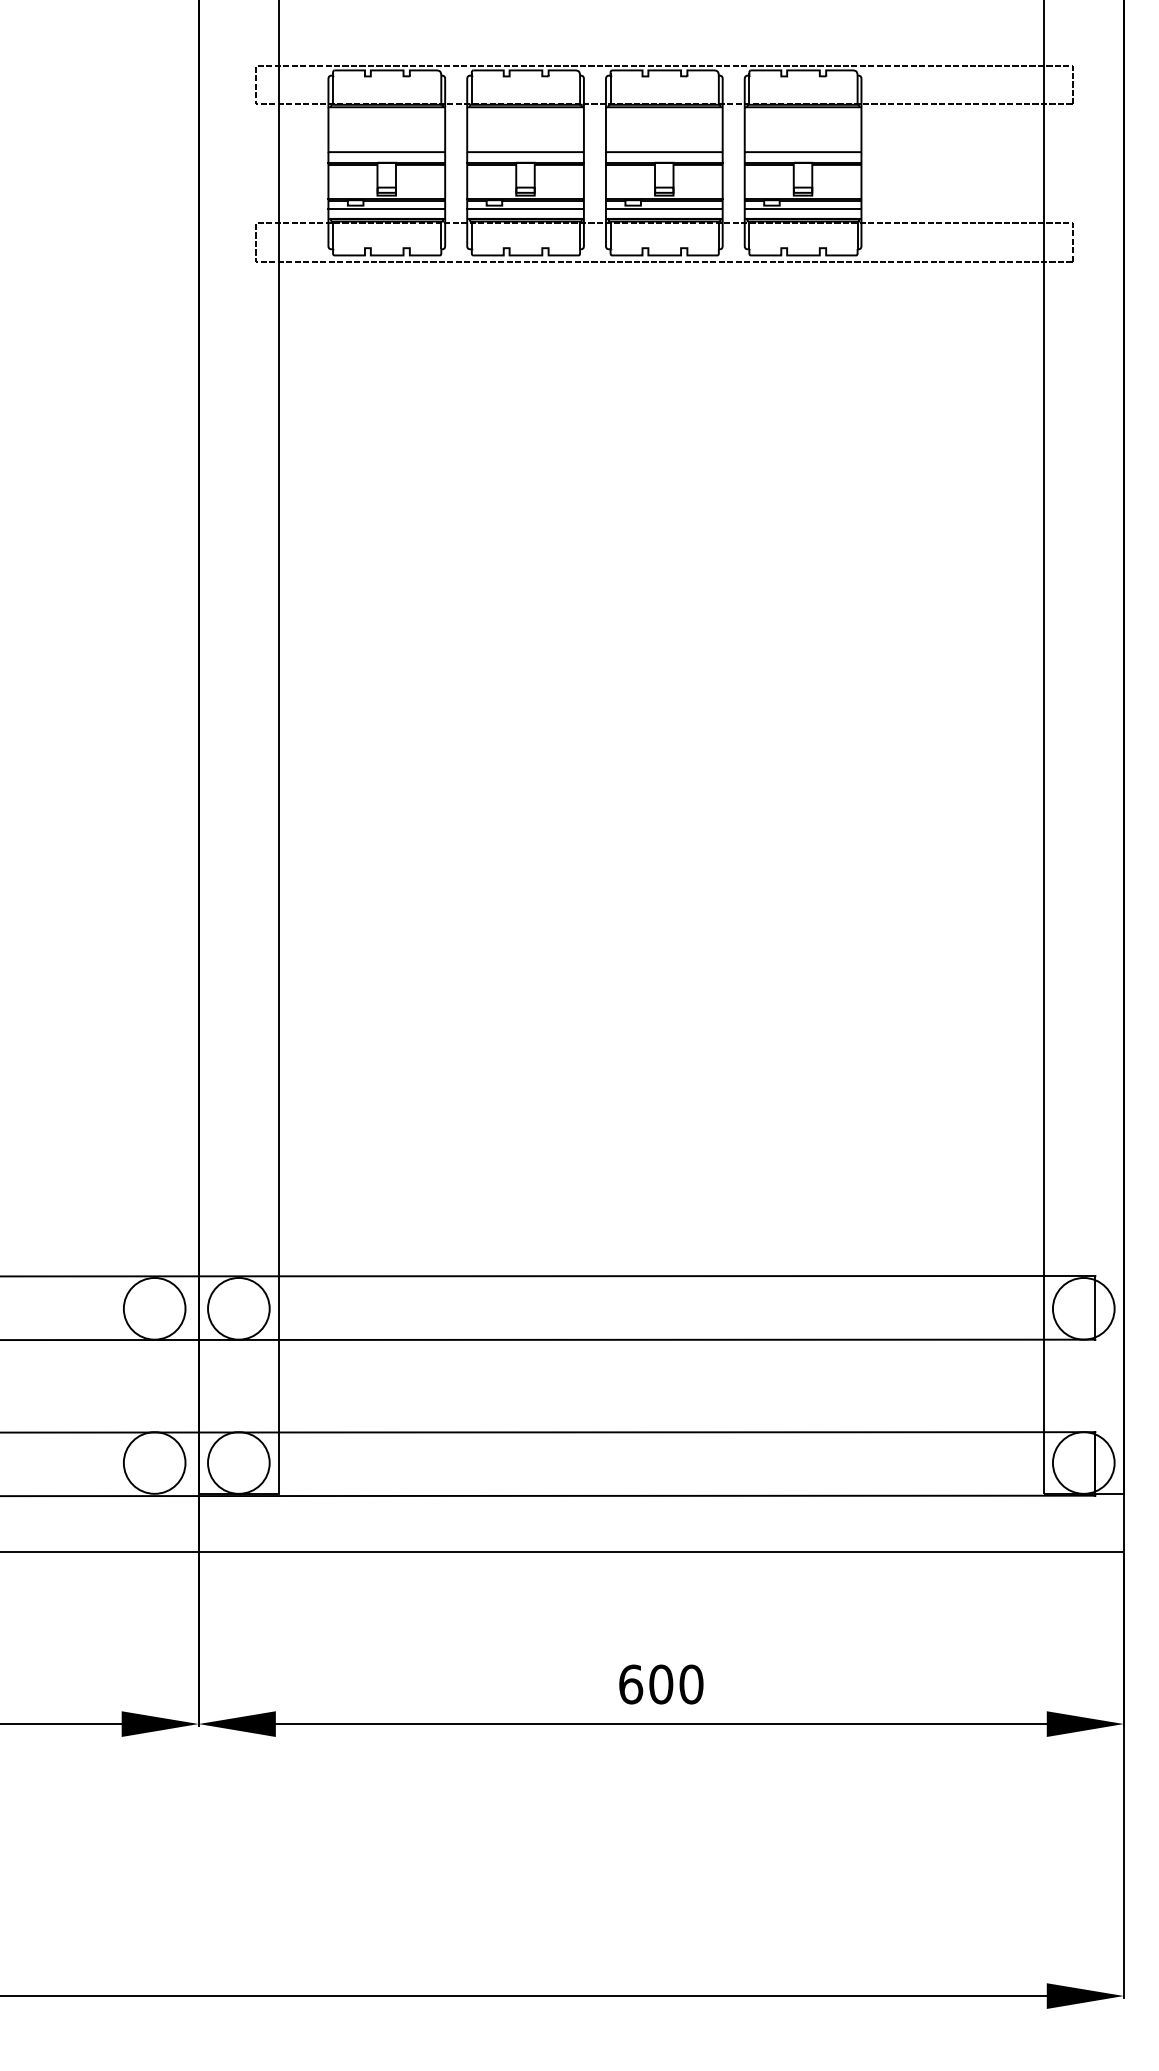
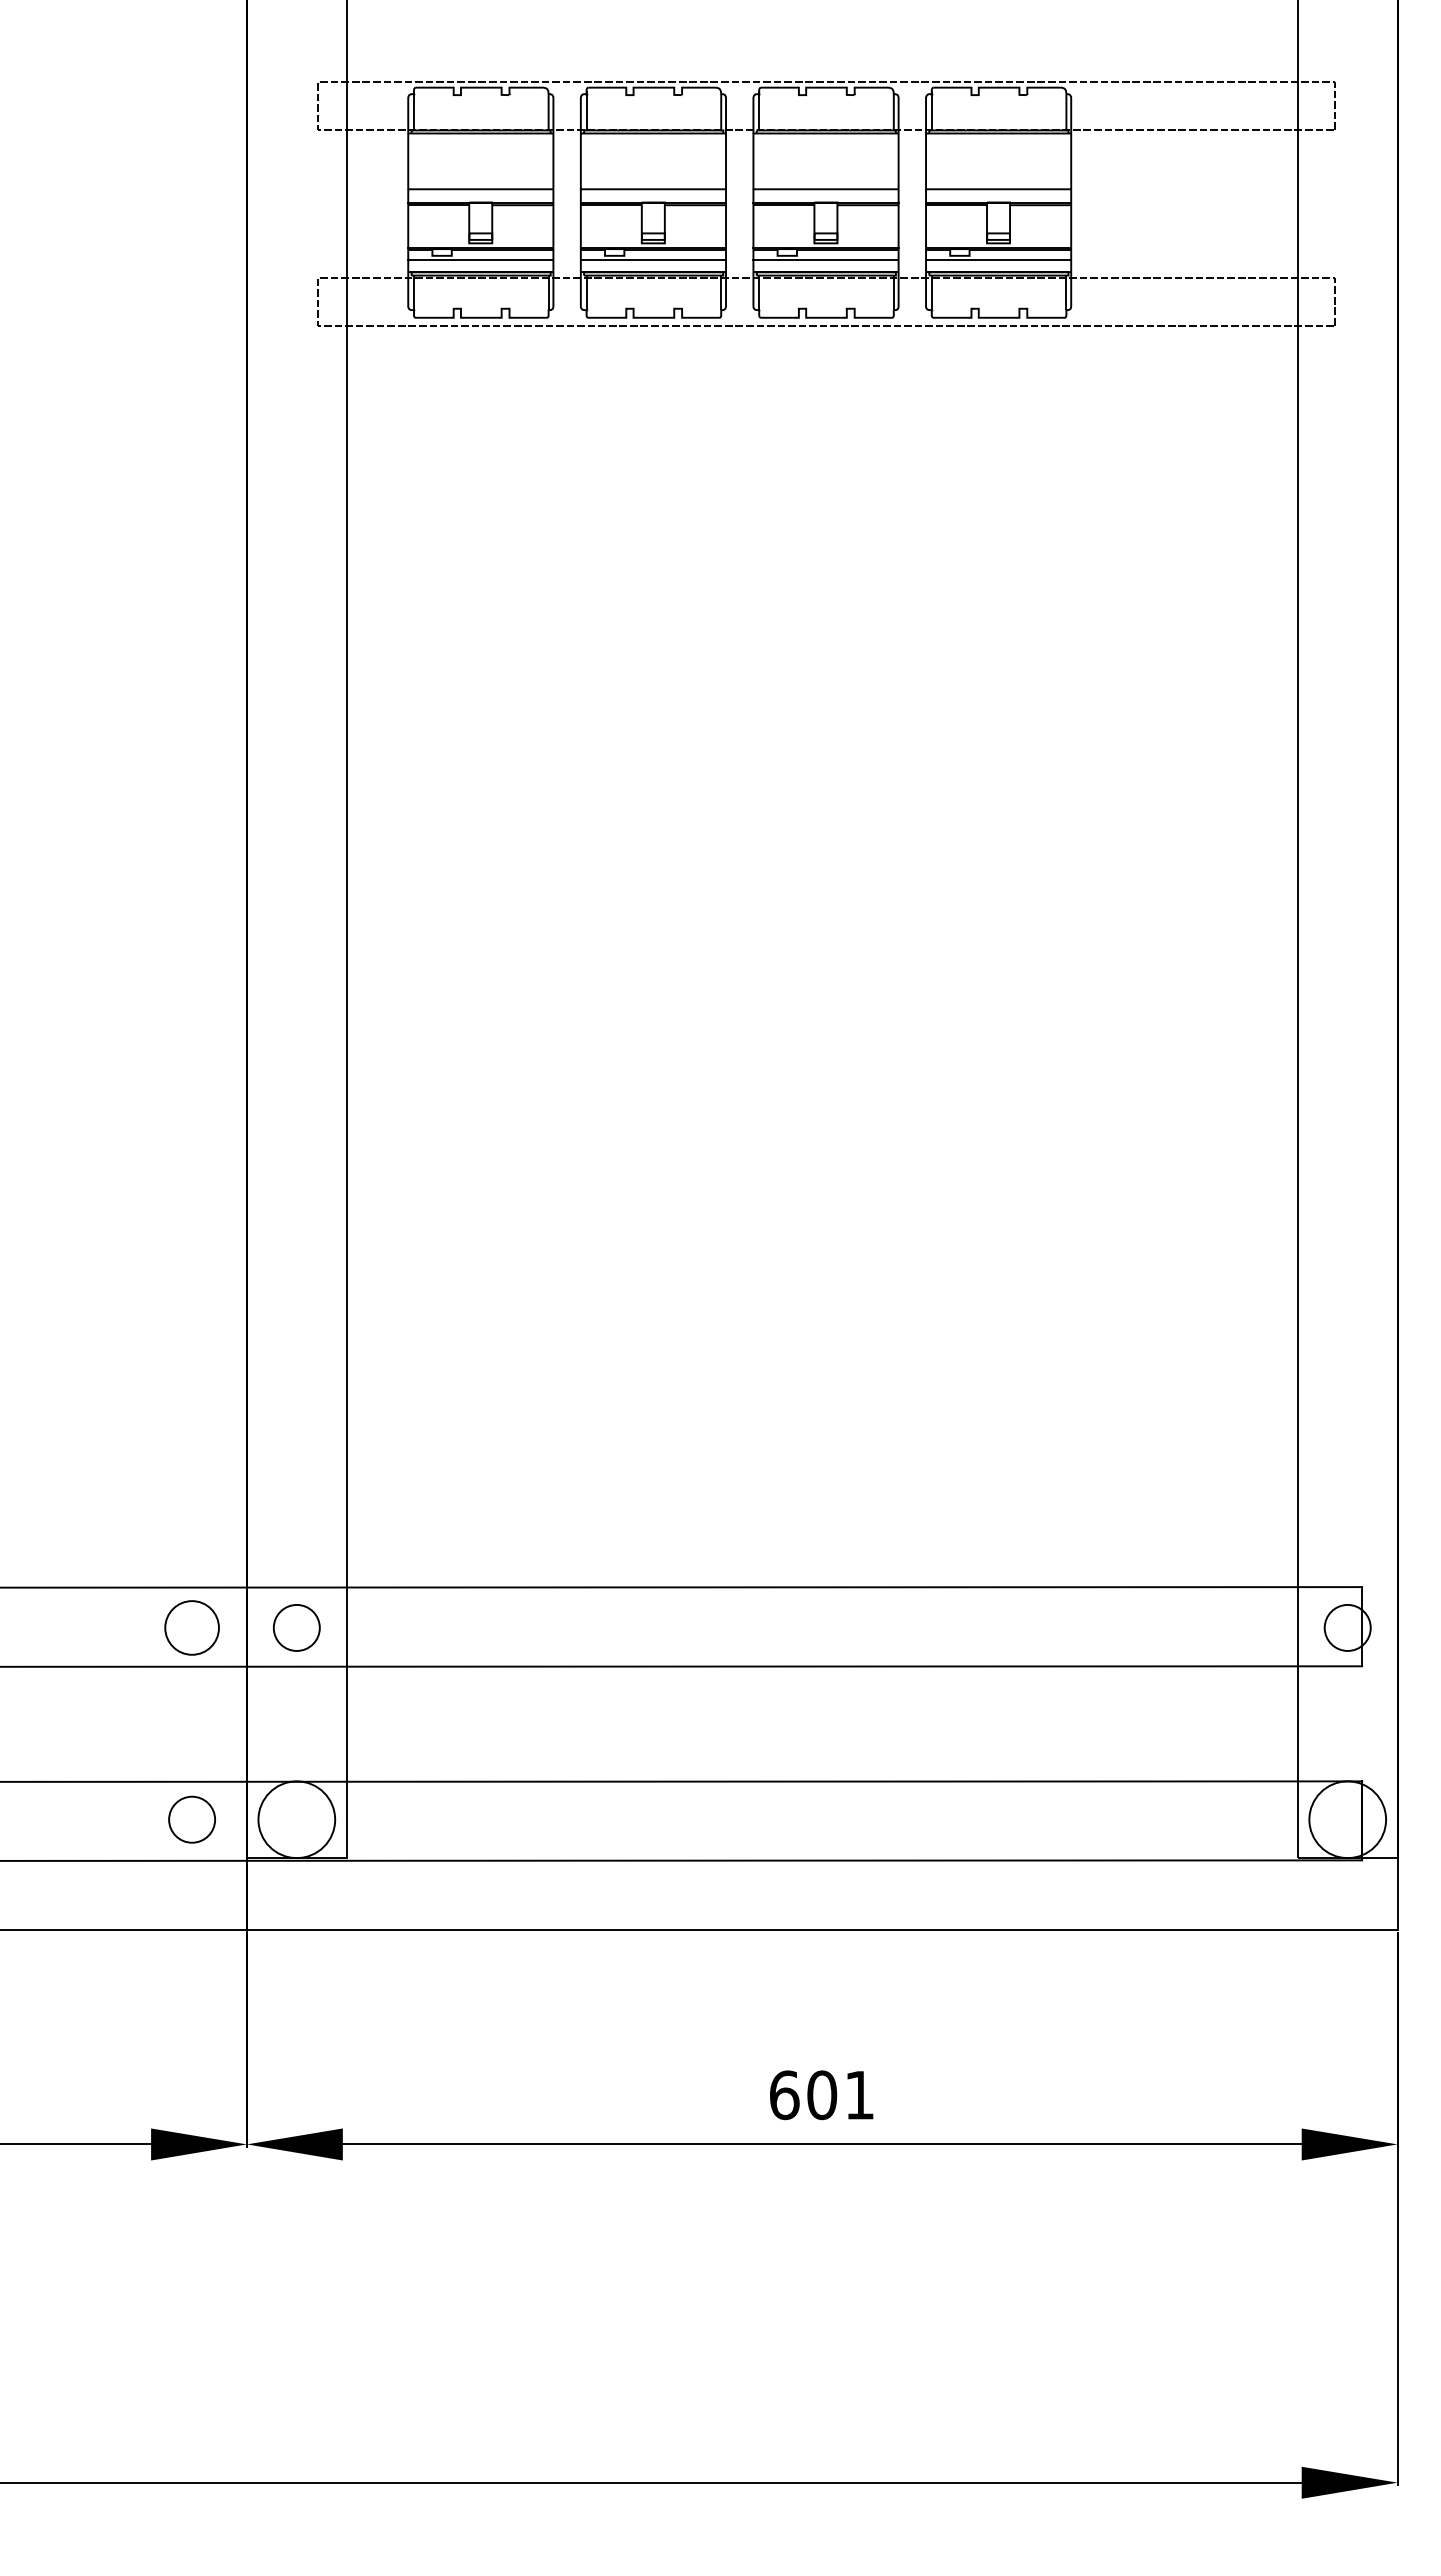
circle: (154, 1308) -> (191, 1627), size x0.7
circle: (238, 1308) -> (296, 1627), size x0.6
circle: (1083, 1308) -> (1347, 1627), size x0.6
circle: (154, 1462) -> (191, 1819), size x0.6
text: (691, 1684) -> (859, 2095), 600 -> 601

